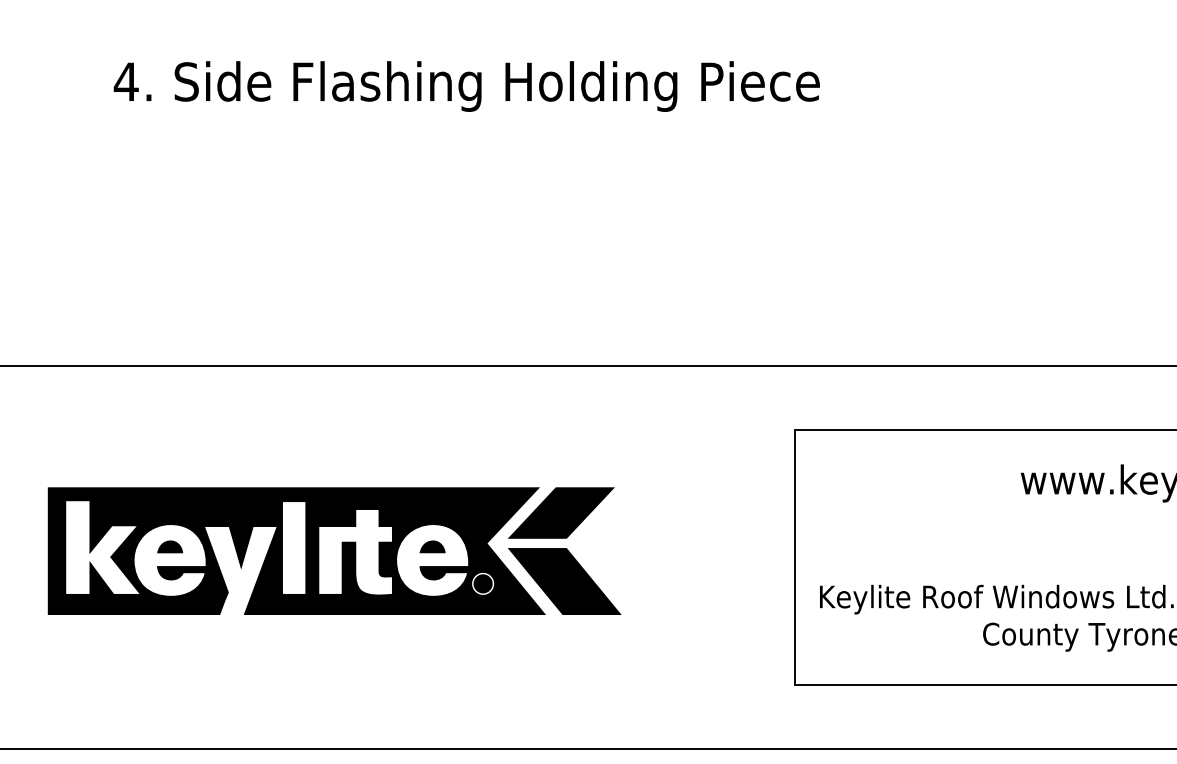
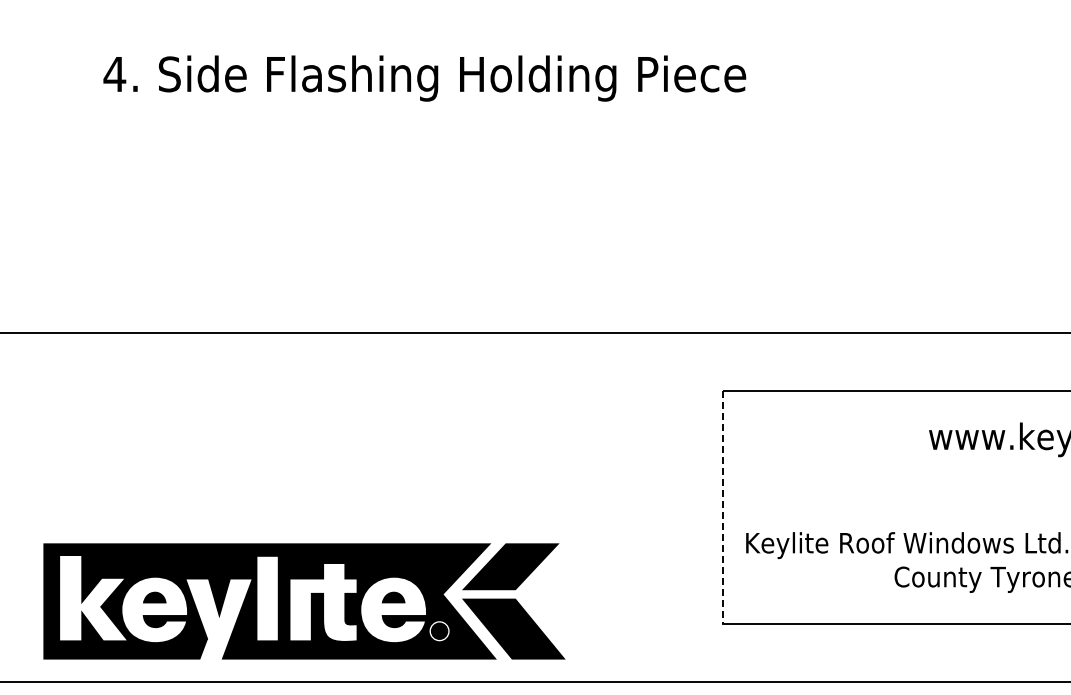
text: (334, 551) -> (304, 601), moved
line: (795, 557) -> (723, 507), solid -> dashed

